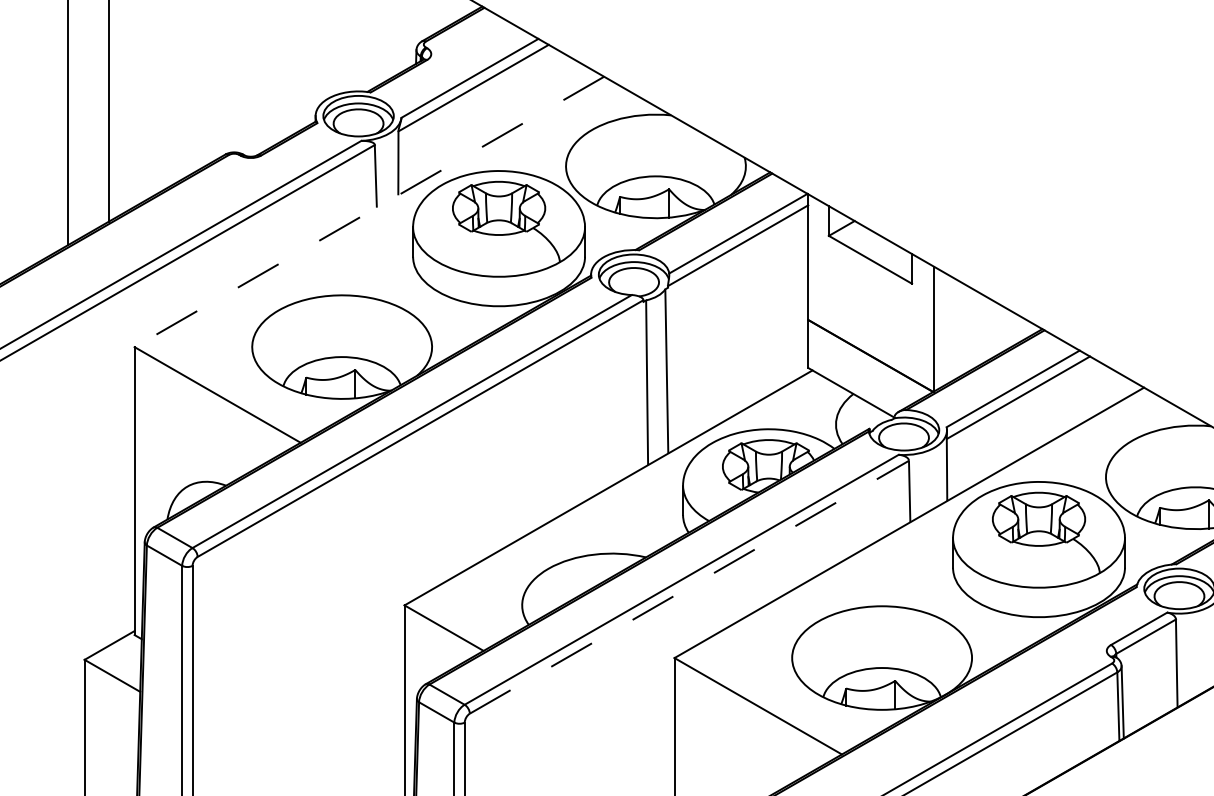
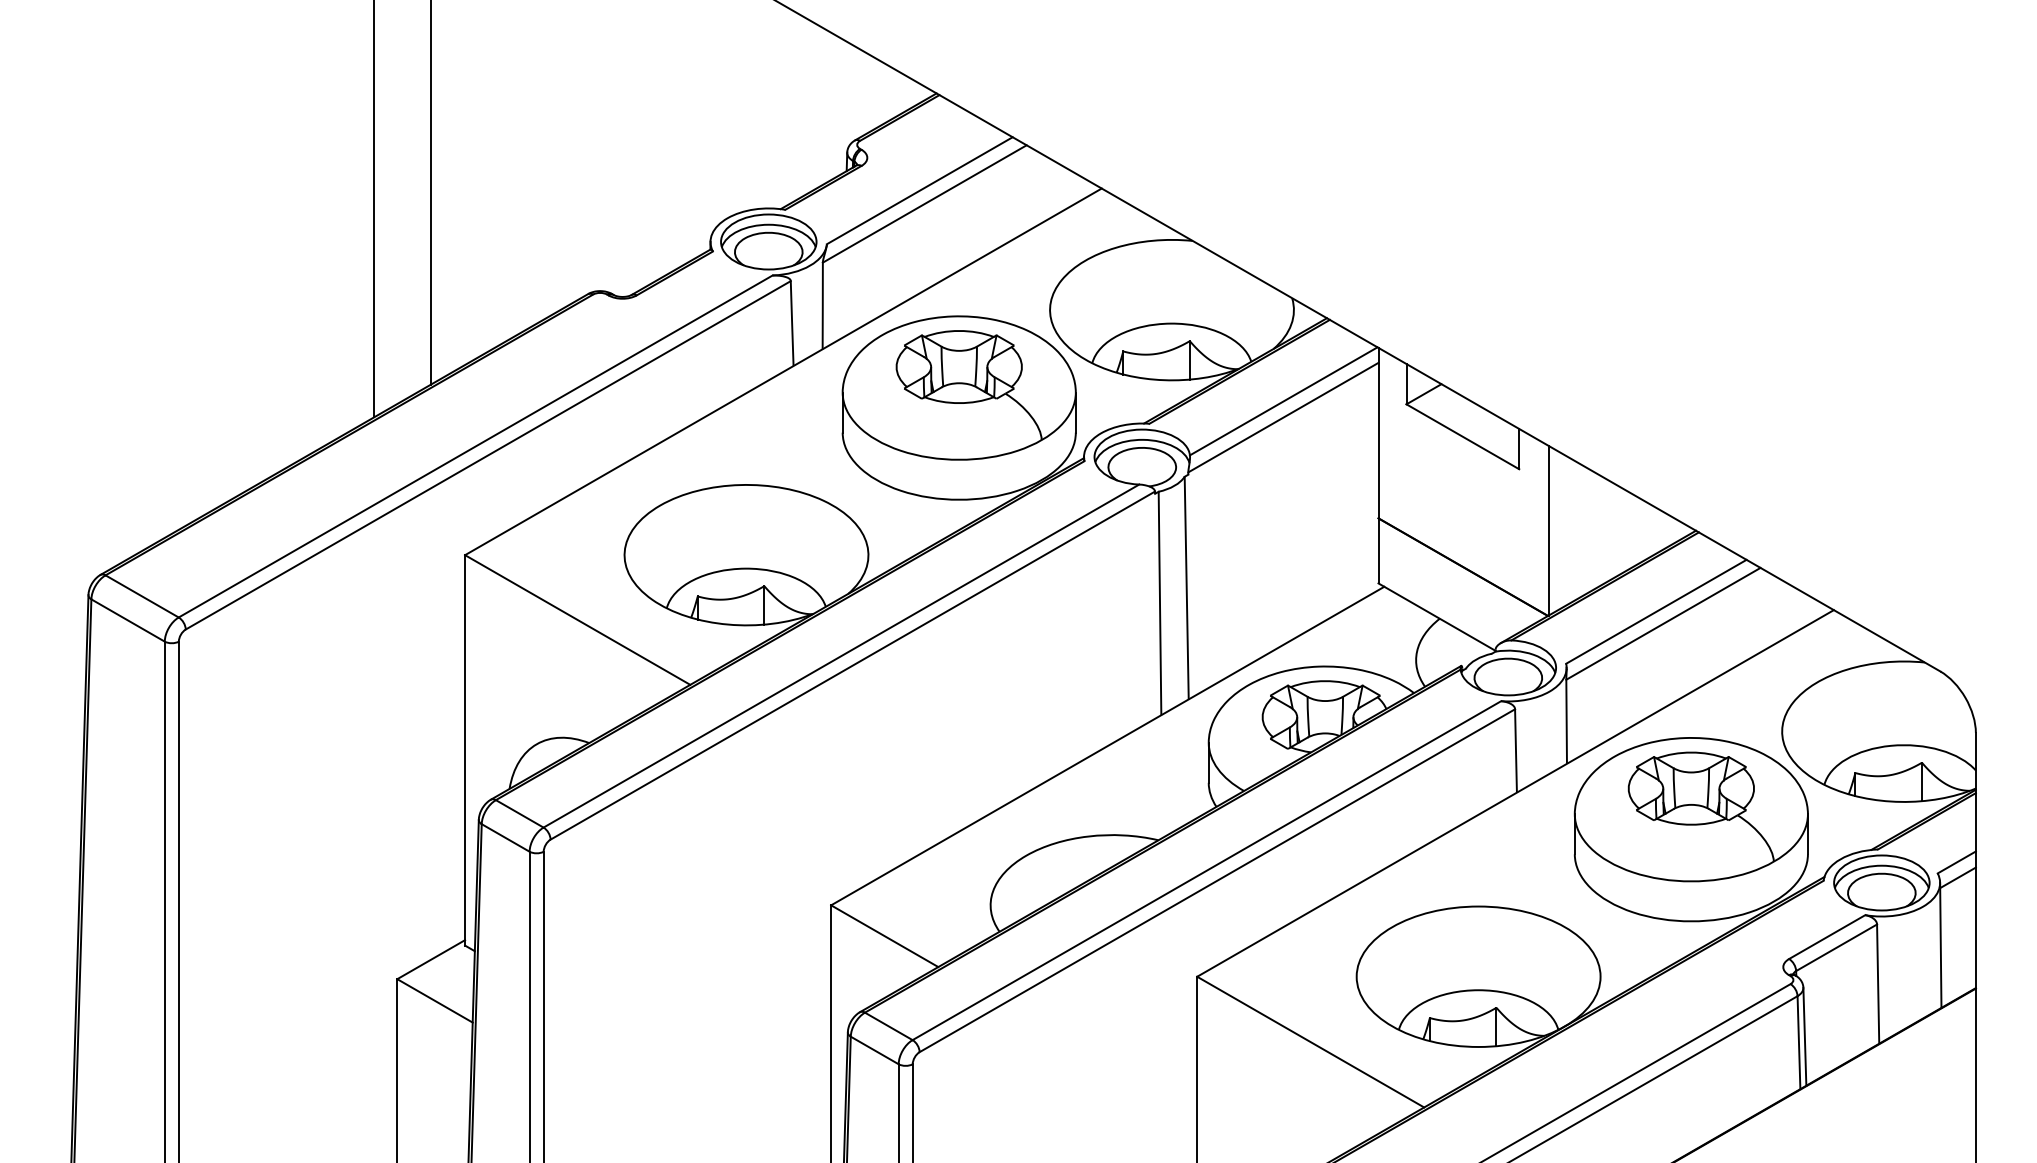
line: (369, 212) -> (783, 372), dashed -> solid
line: (689, 587) -> (1217, 880), dashed -> solid

